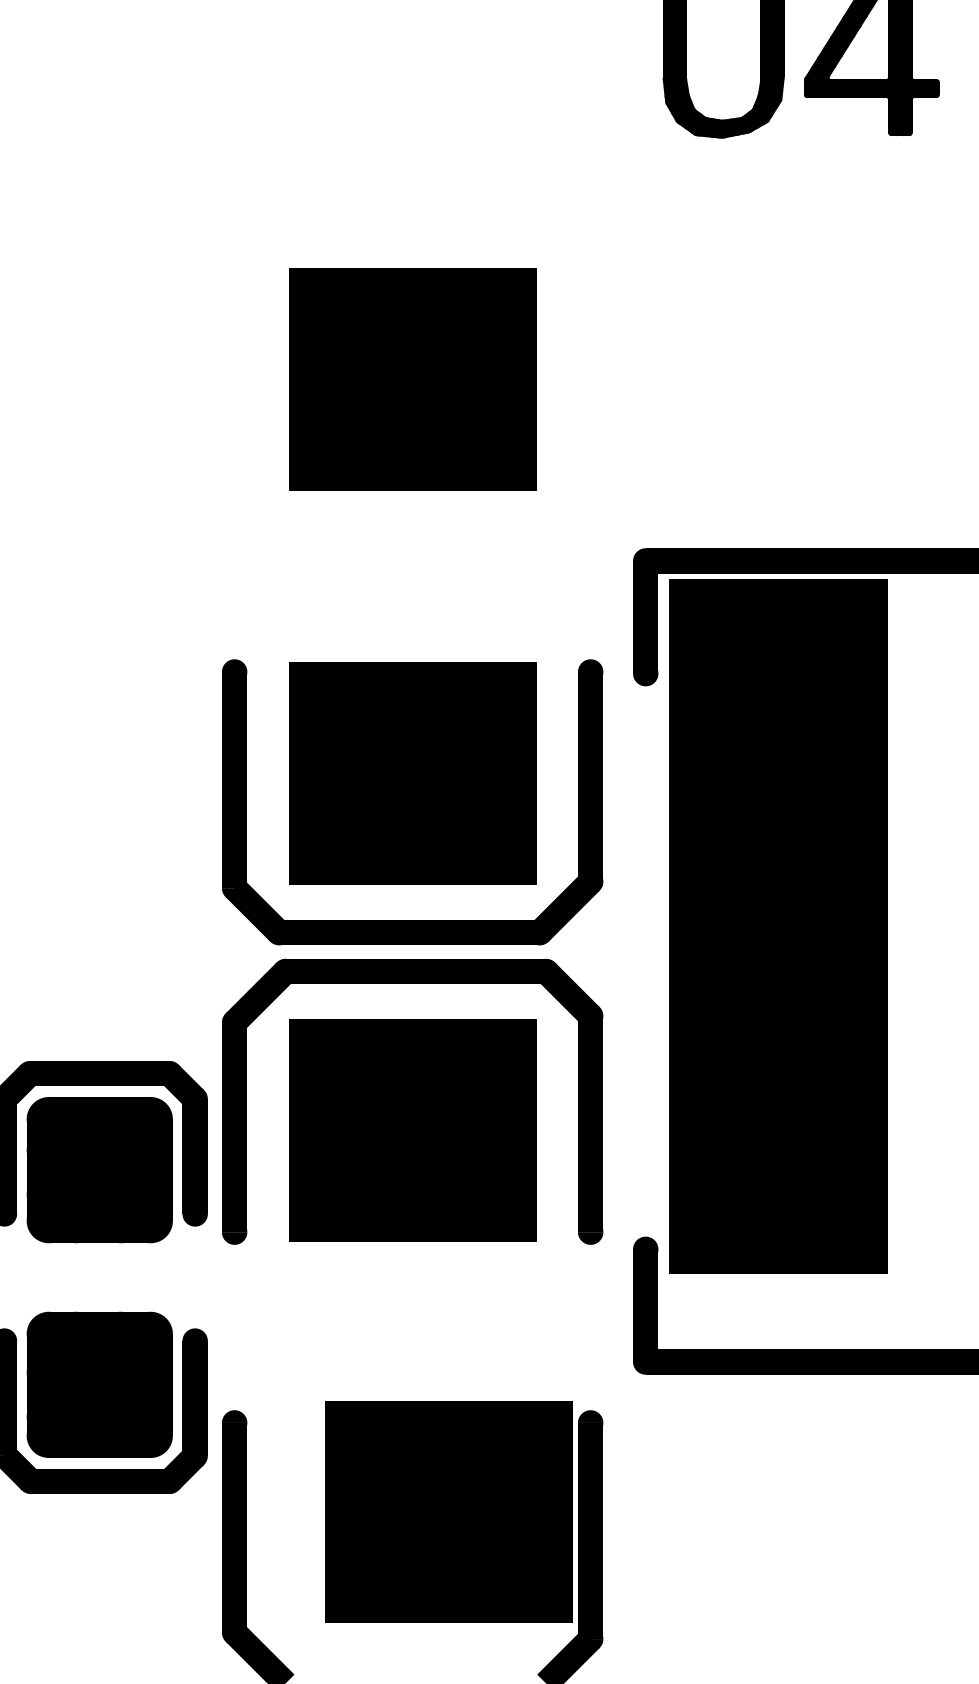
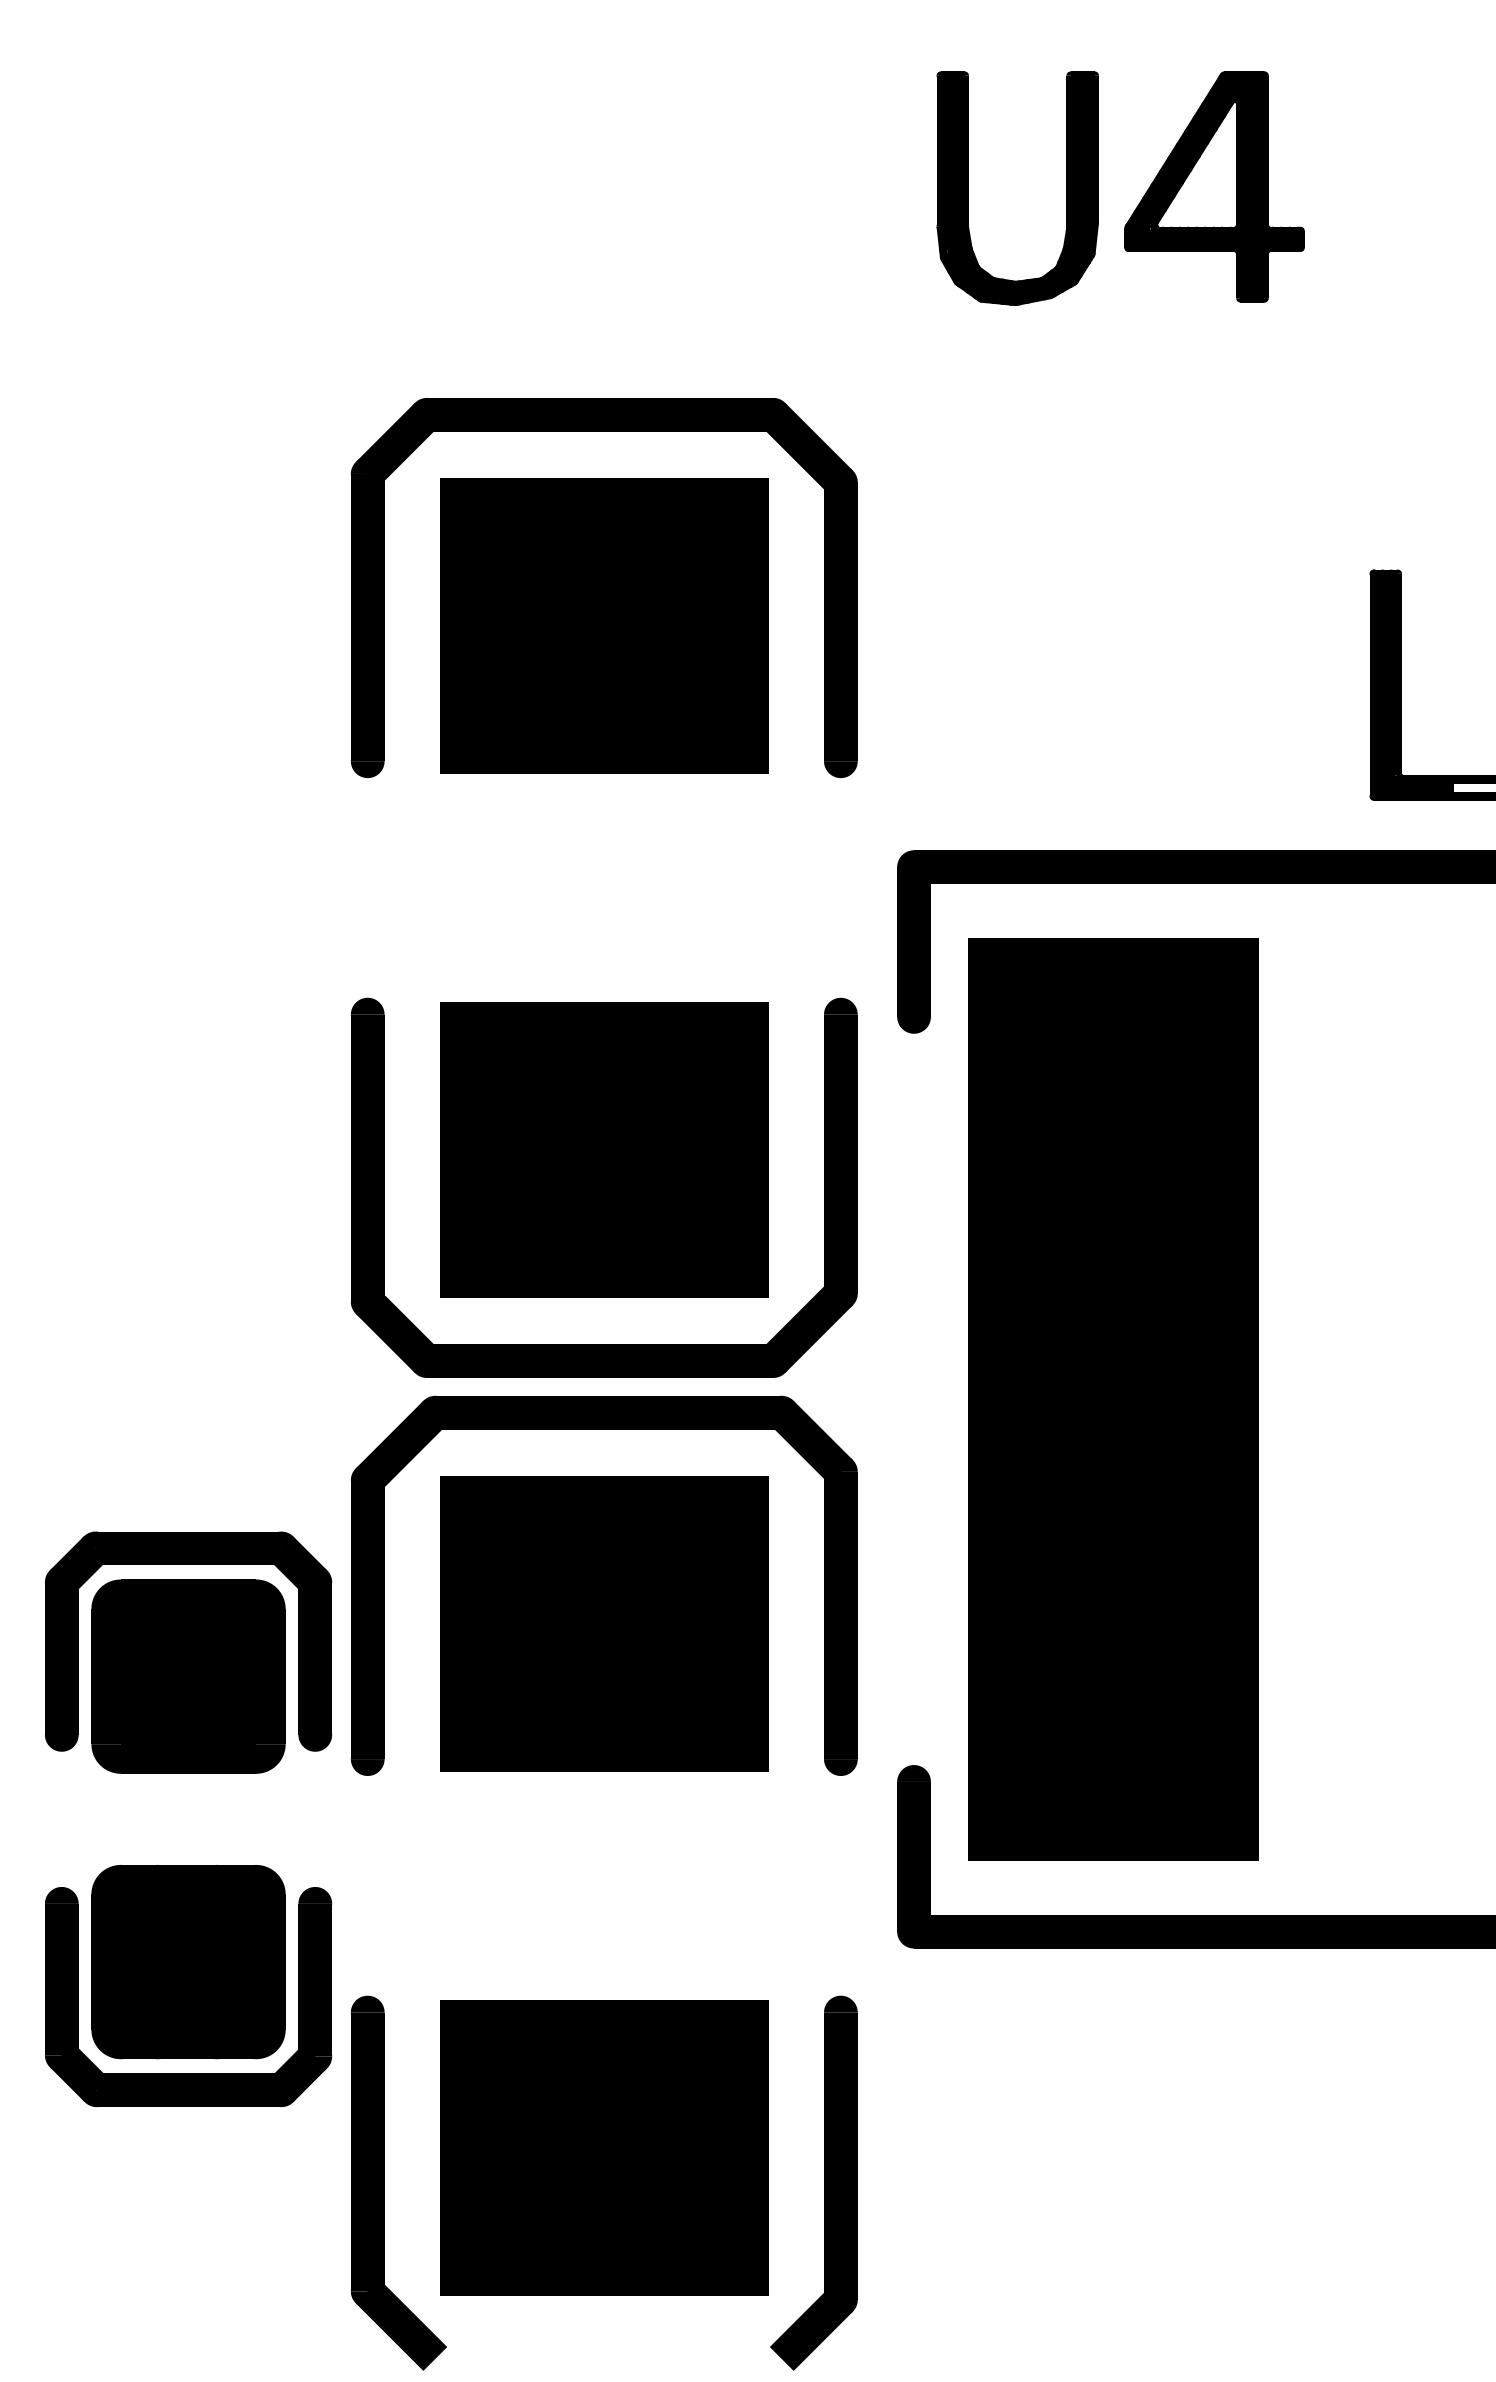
part: (412, 233) -> (603, 431), added
part: (778, 926) -> (1113, 1399), moved
part: (448, 1511) -> (604, 2147), moved

